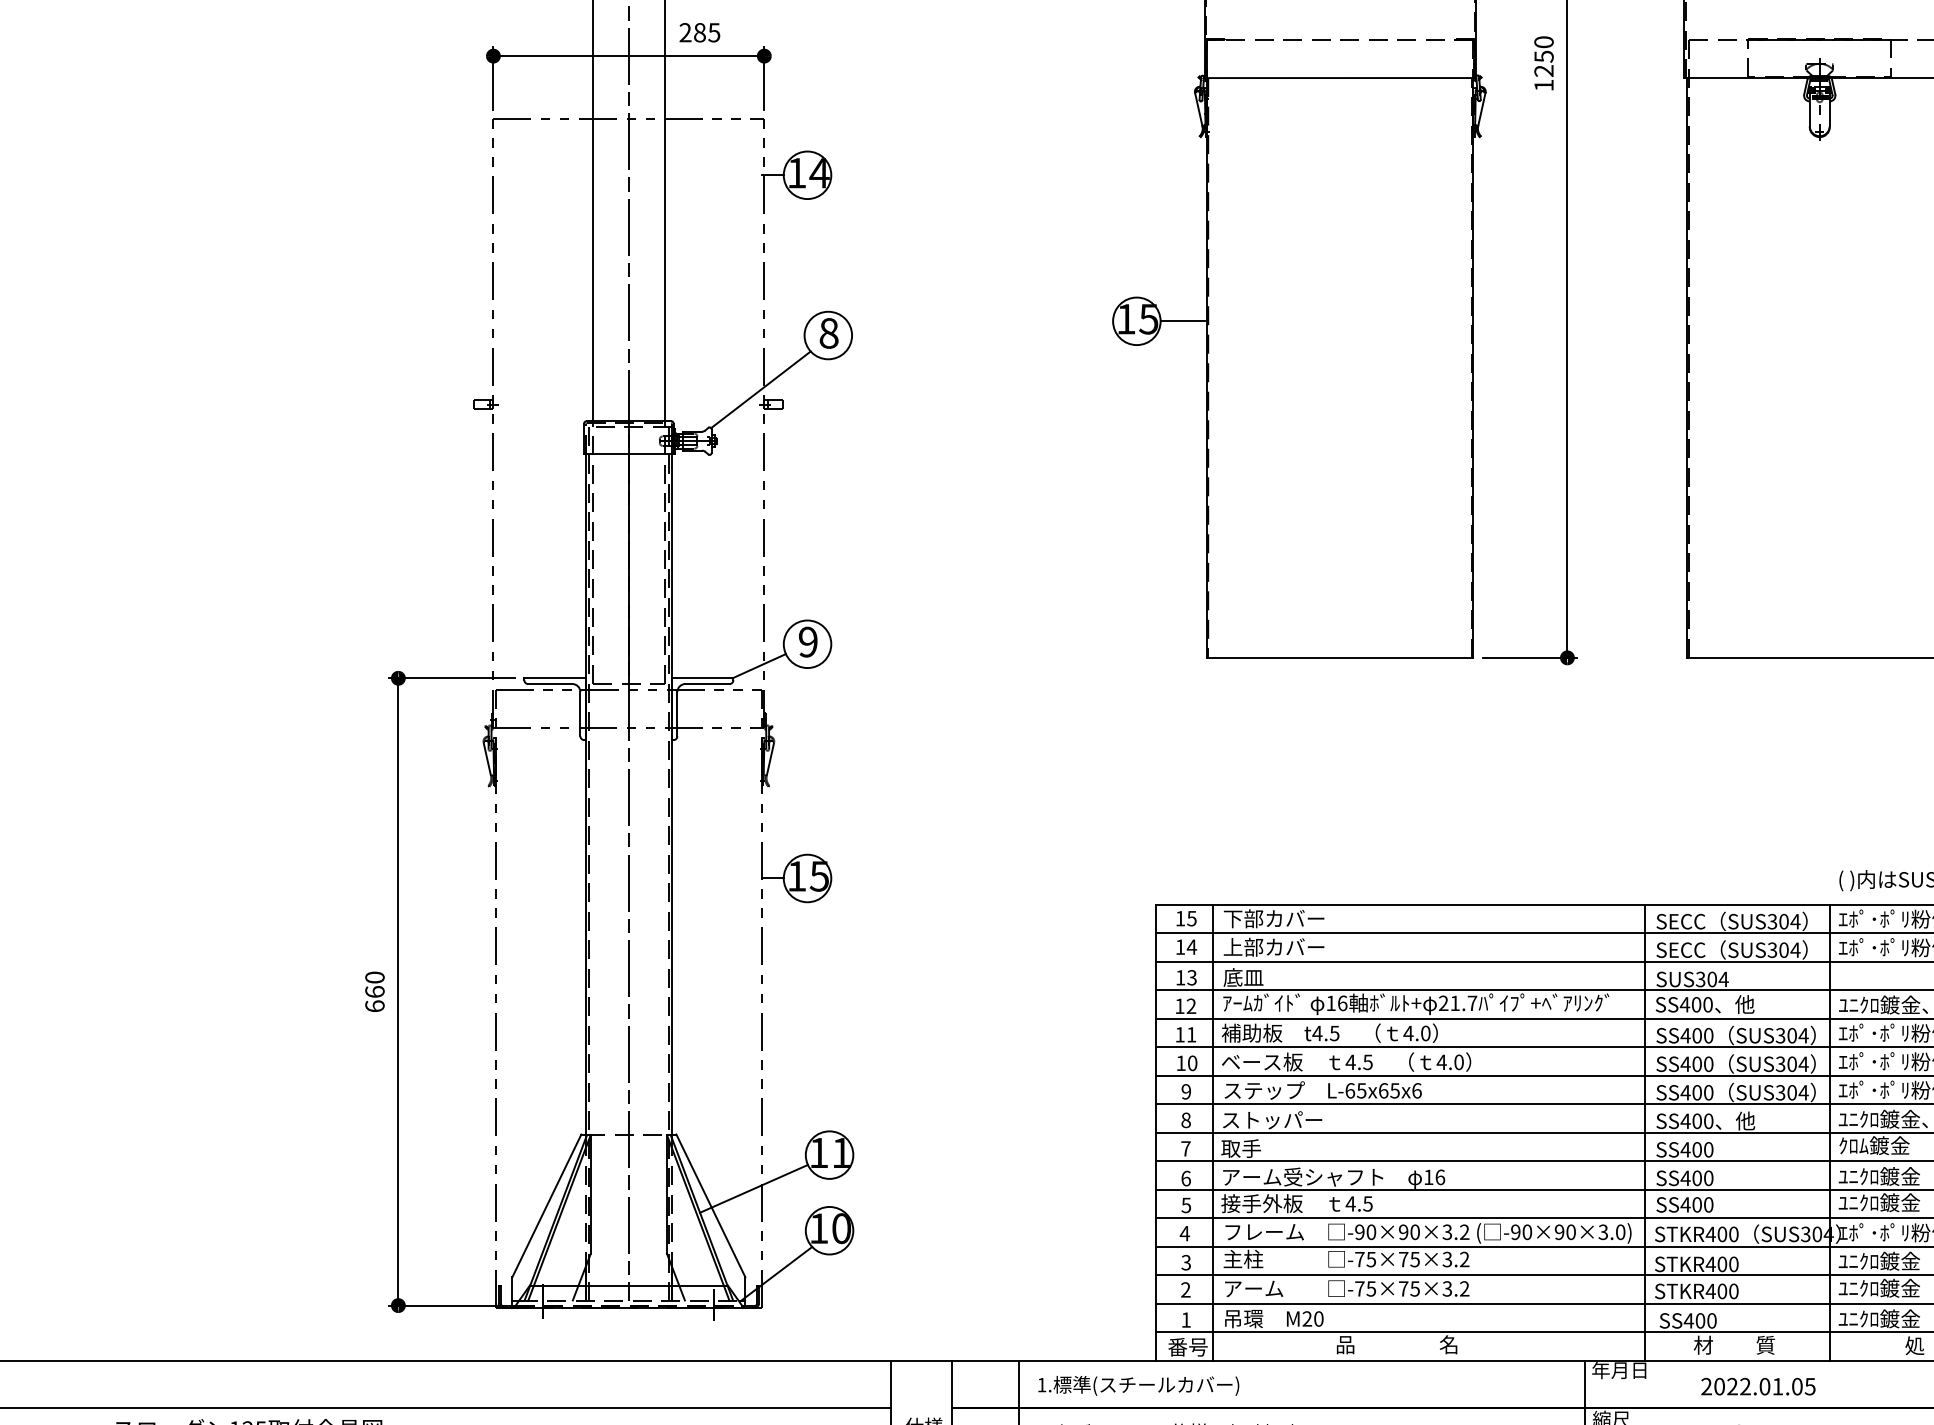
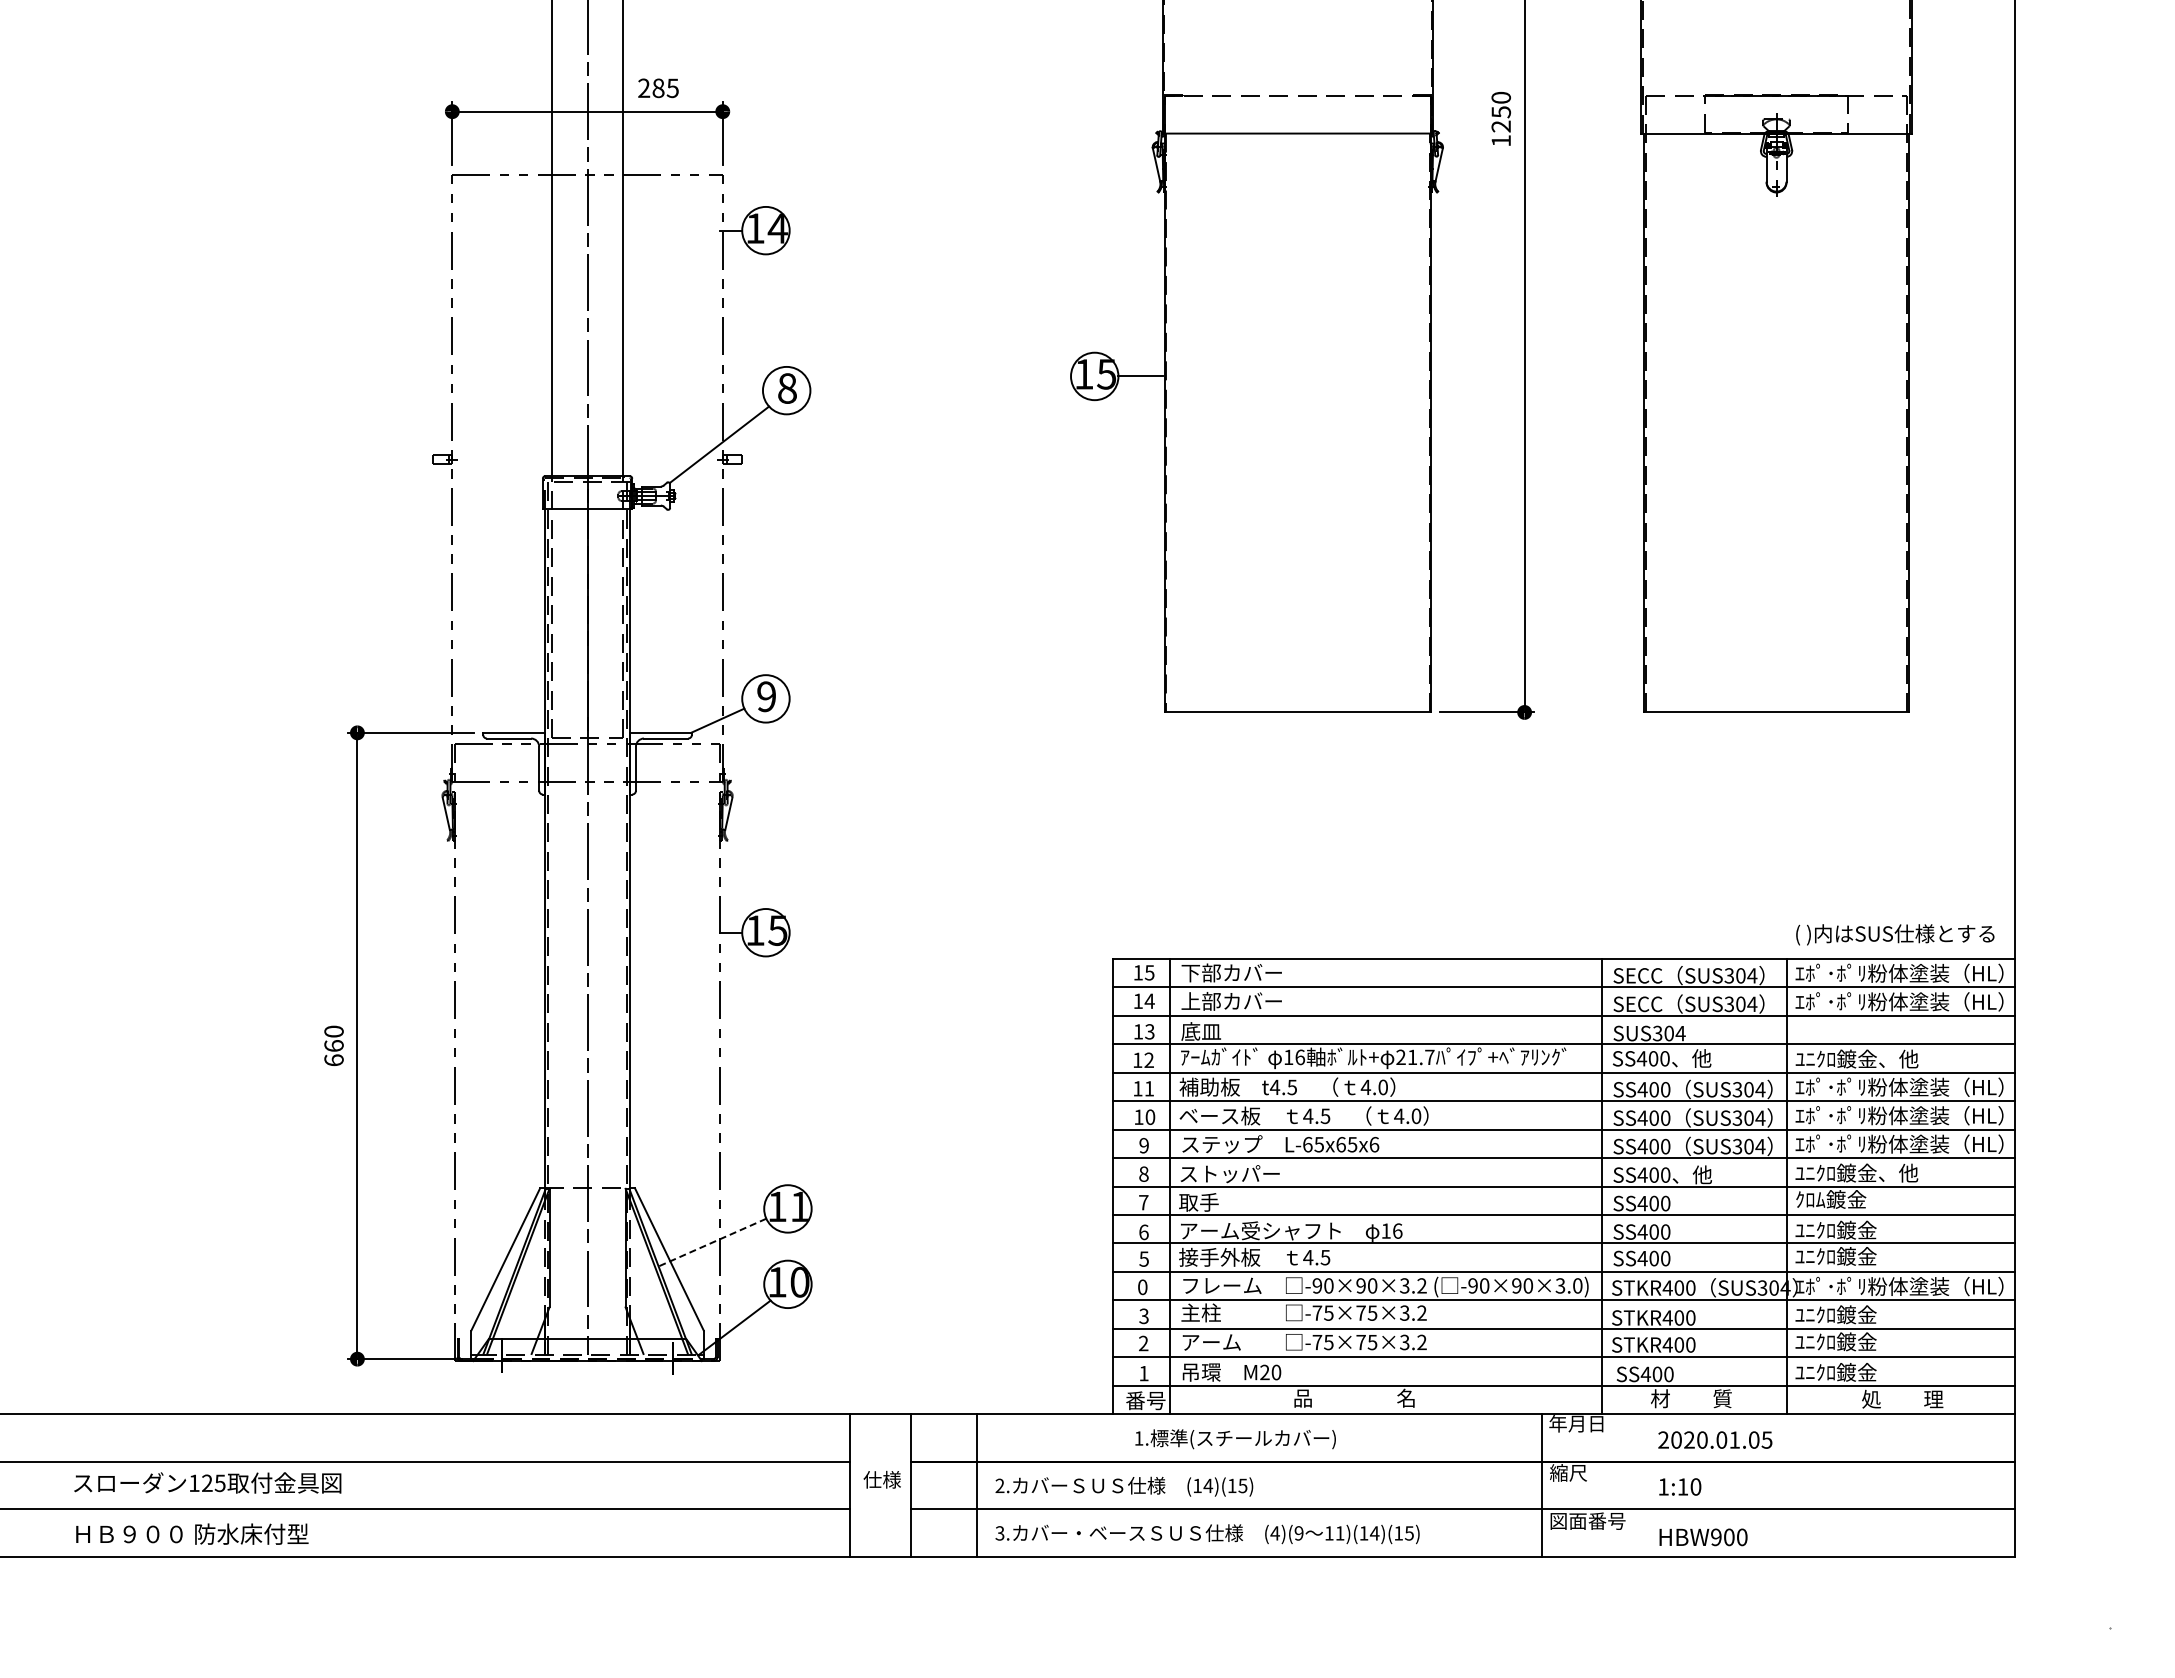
line: (754, 1188) -> (712, 1242), solid -> dashed
text: (1184, 1233) -> (1142, 1287), 4 -> 0
text: (1138, 1386) -> (1235, 1439), moved
text: (1745, 1386) -> (1702, 1439), 2022.01.05 -> 2020.01.05

